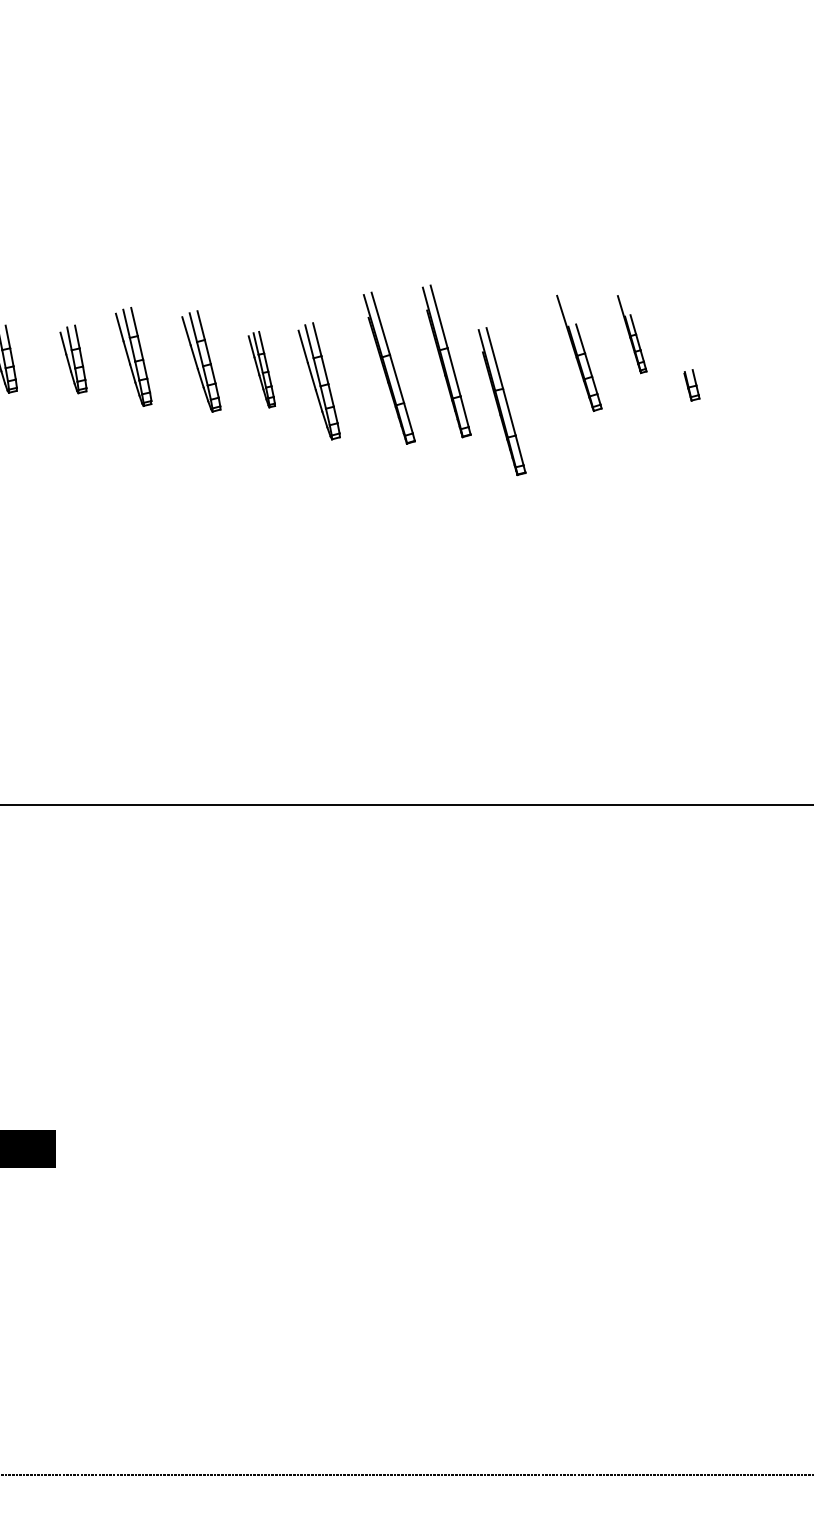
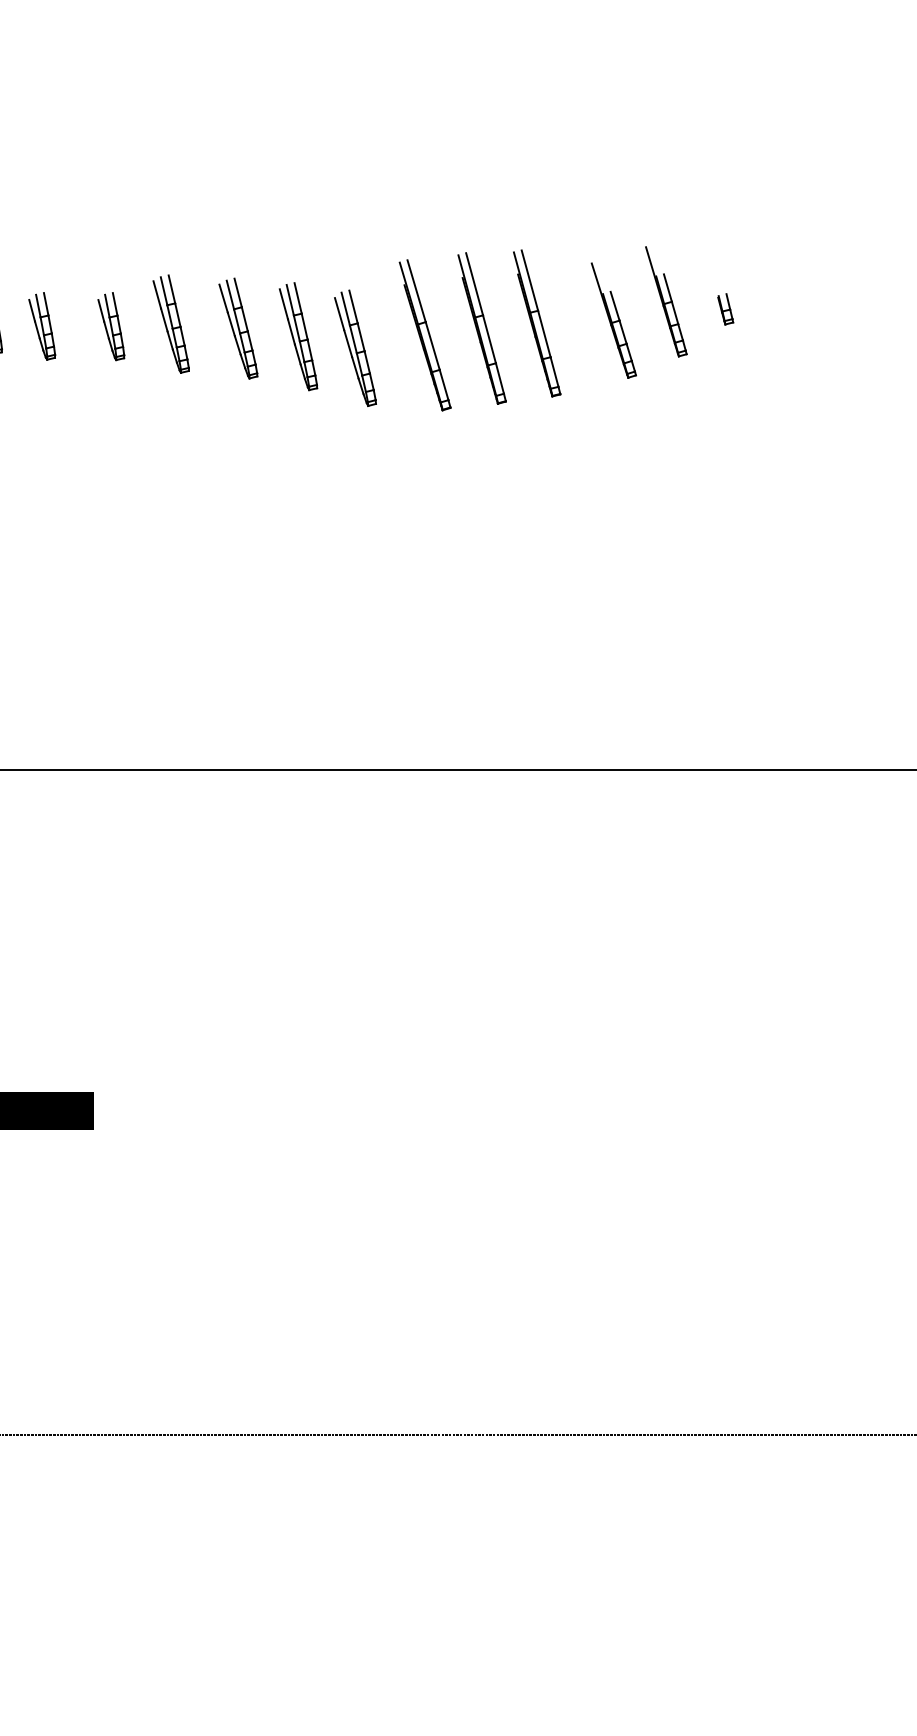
part: (632, 334) -> (666, 301), size x1.43
part: (261, 369) -> (298, 336), size x1.43
part: (691, 385) -> (725, 309), moved
part: (502, 401) -> (537, 323), moved

